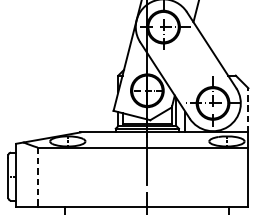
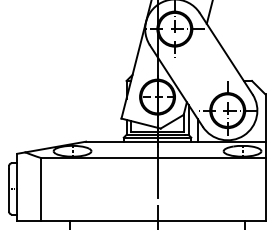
line: (248, 110) -> (265, 118), dashed -> solid
line: (37, 177) -> (40, 189), dashed -> solid

